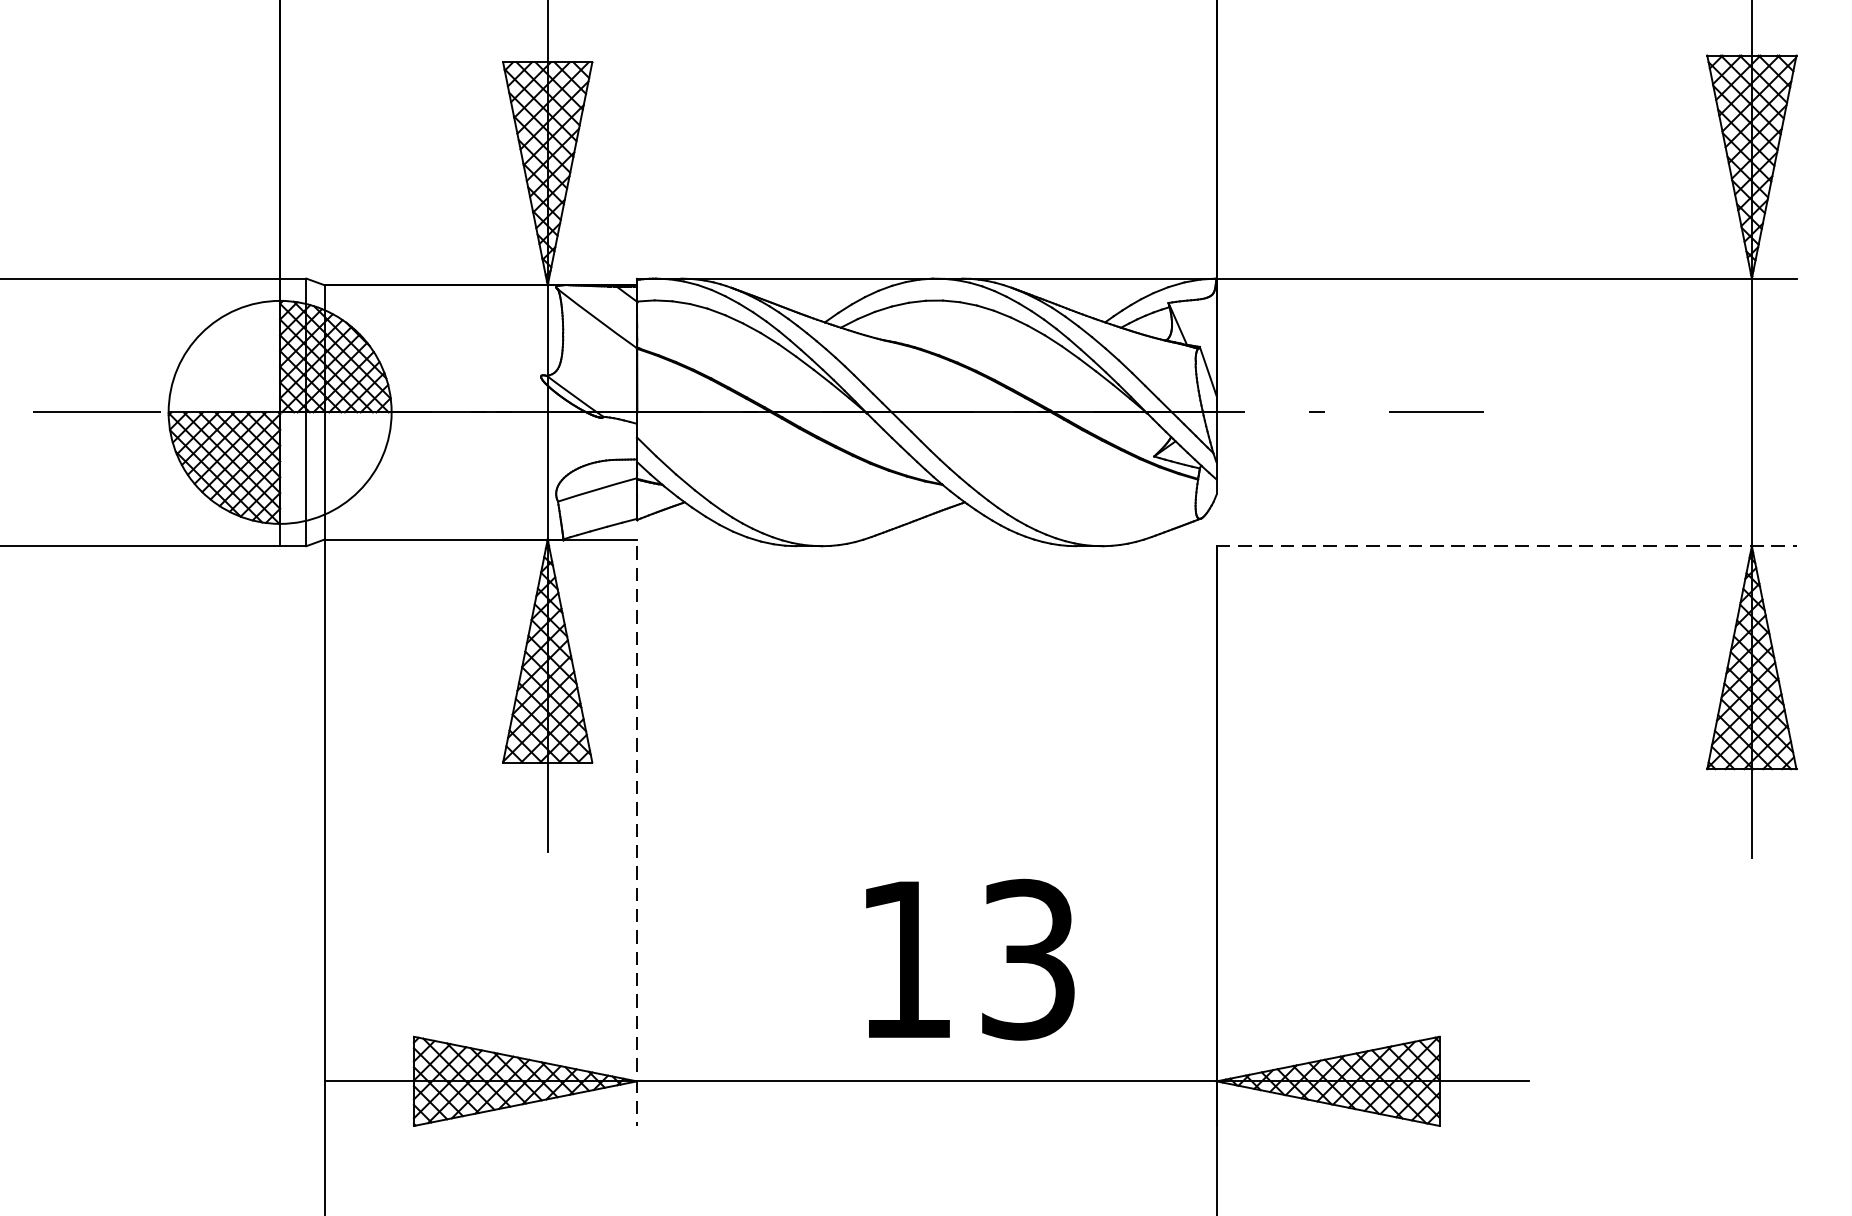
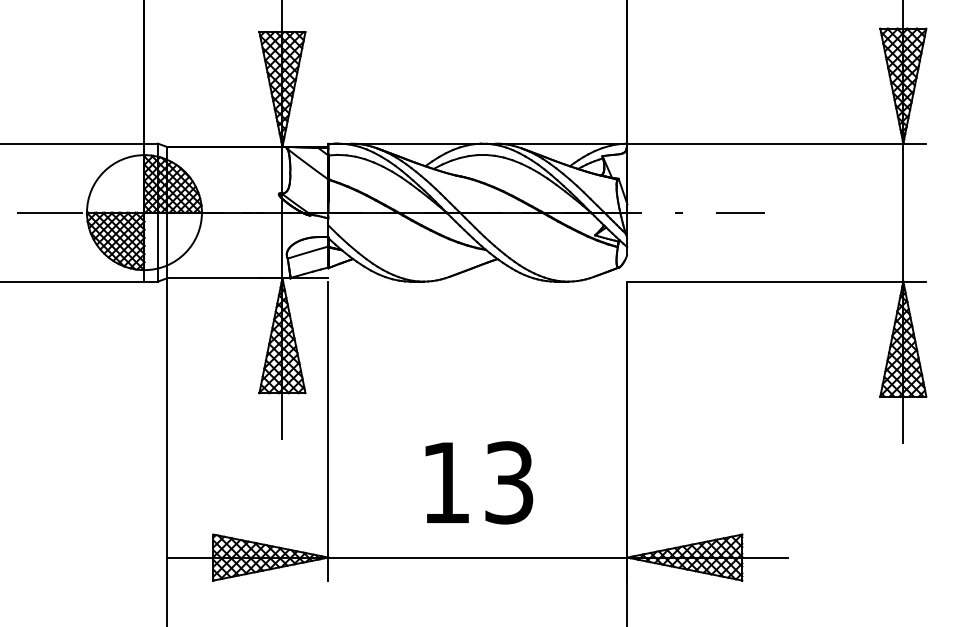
line: (1507, 545) -> (777, 281), dashed -> solid
line: (637, 836) -> (328, 431), dashed -> solid
text: (970, 959) -> (479, 482), moved

